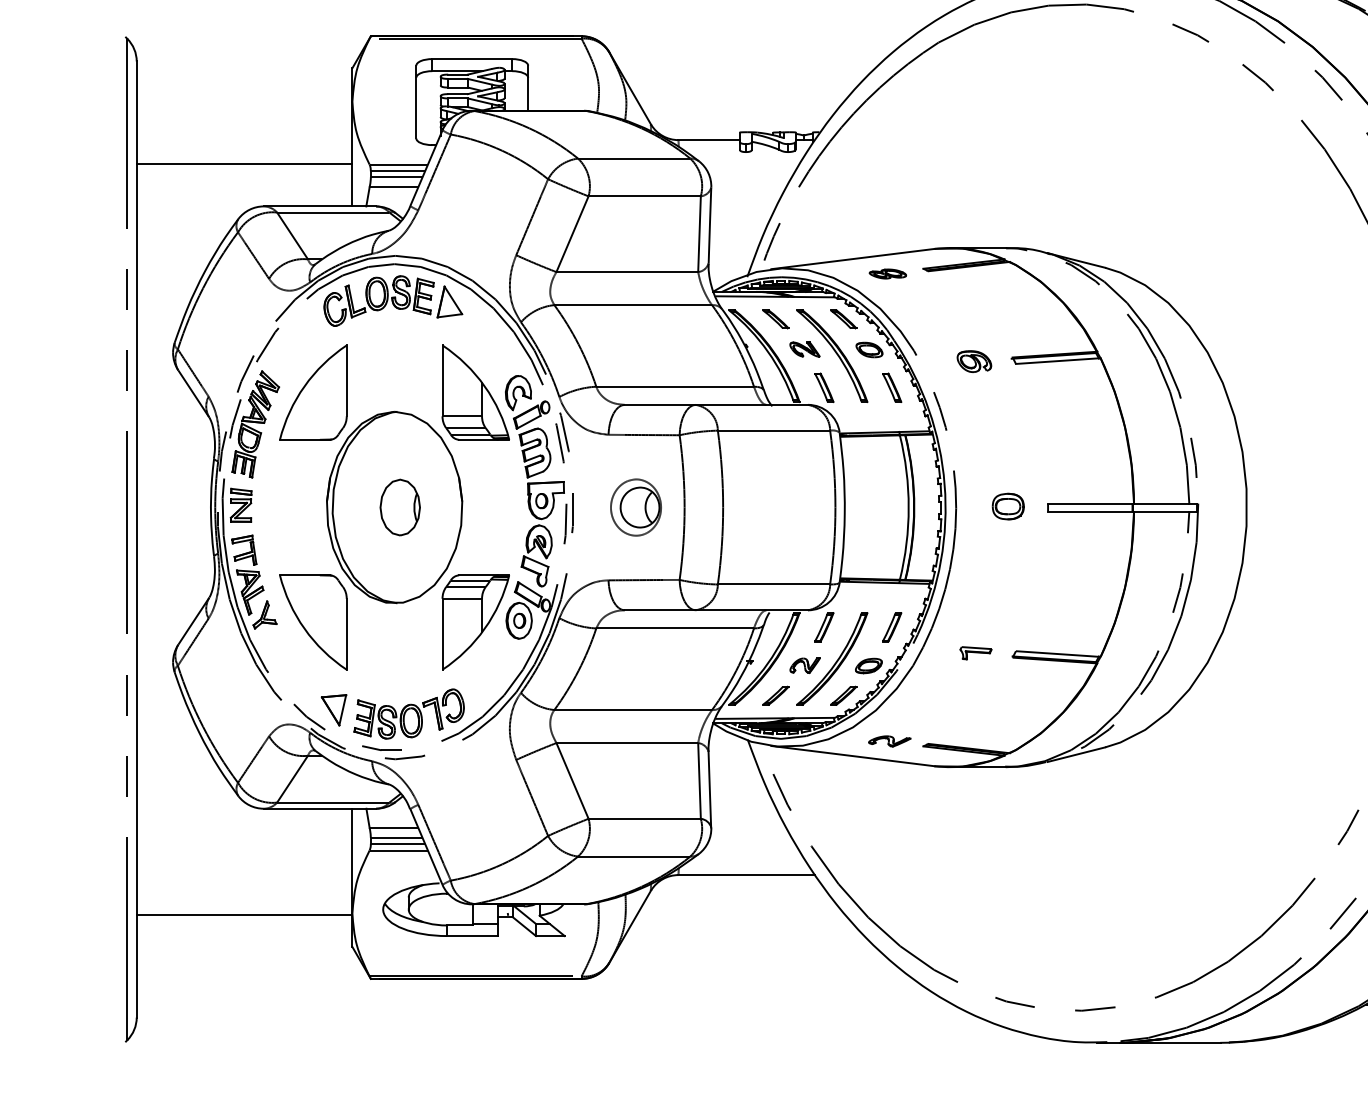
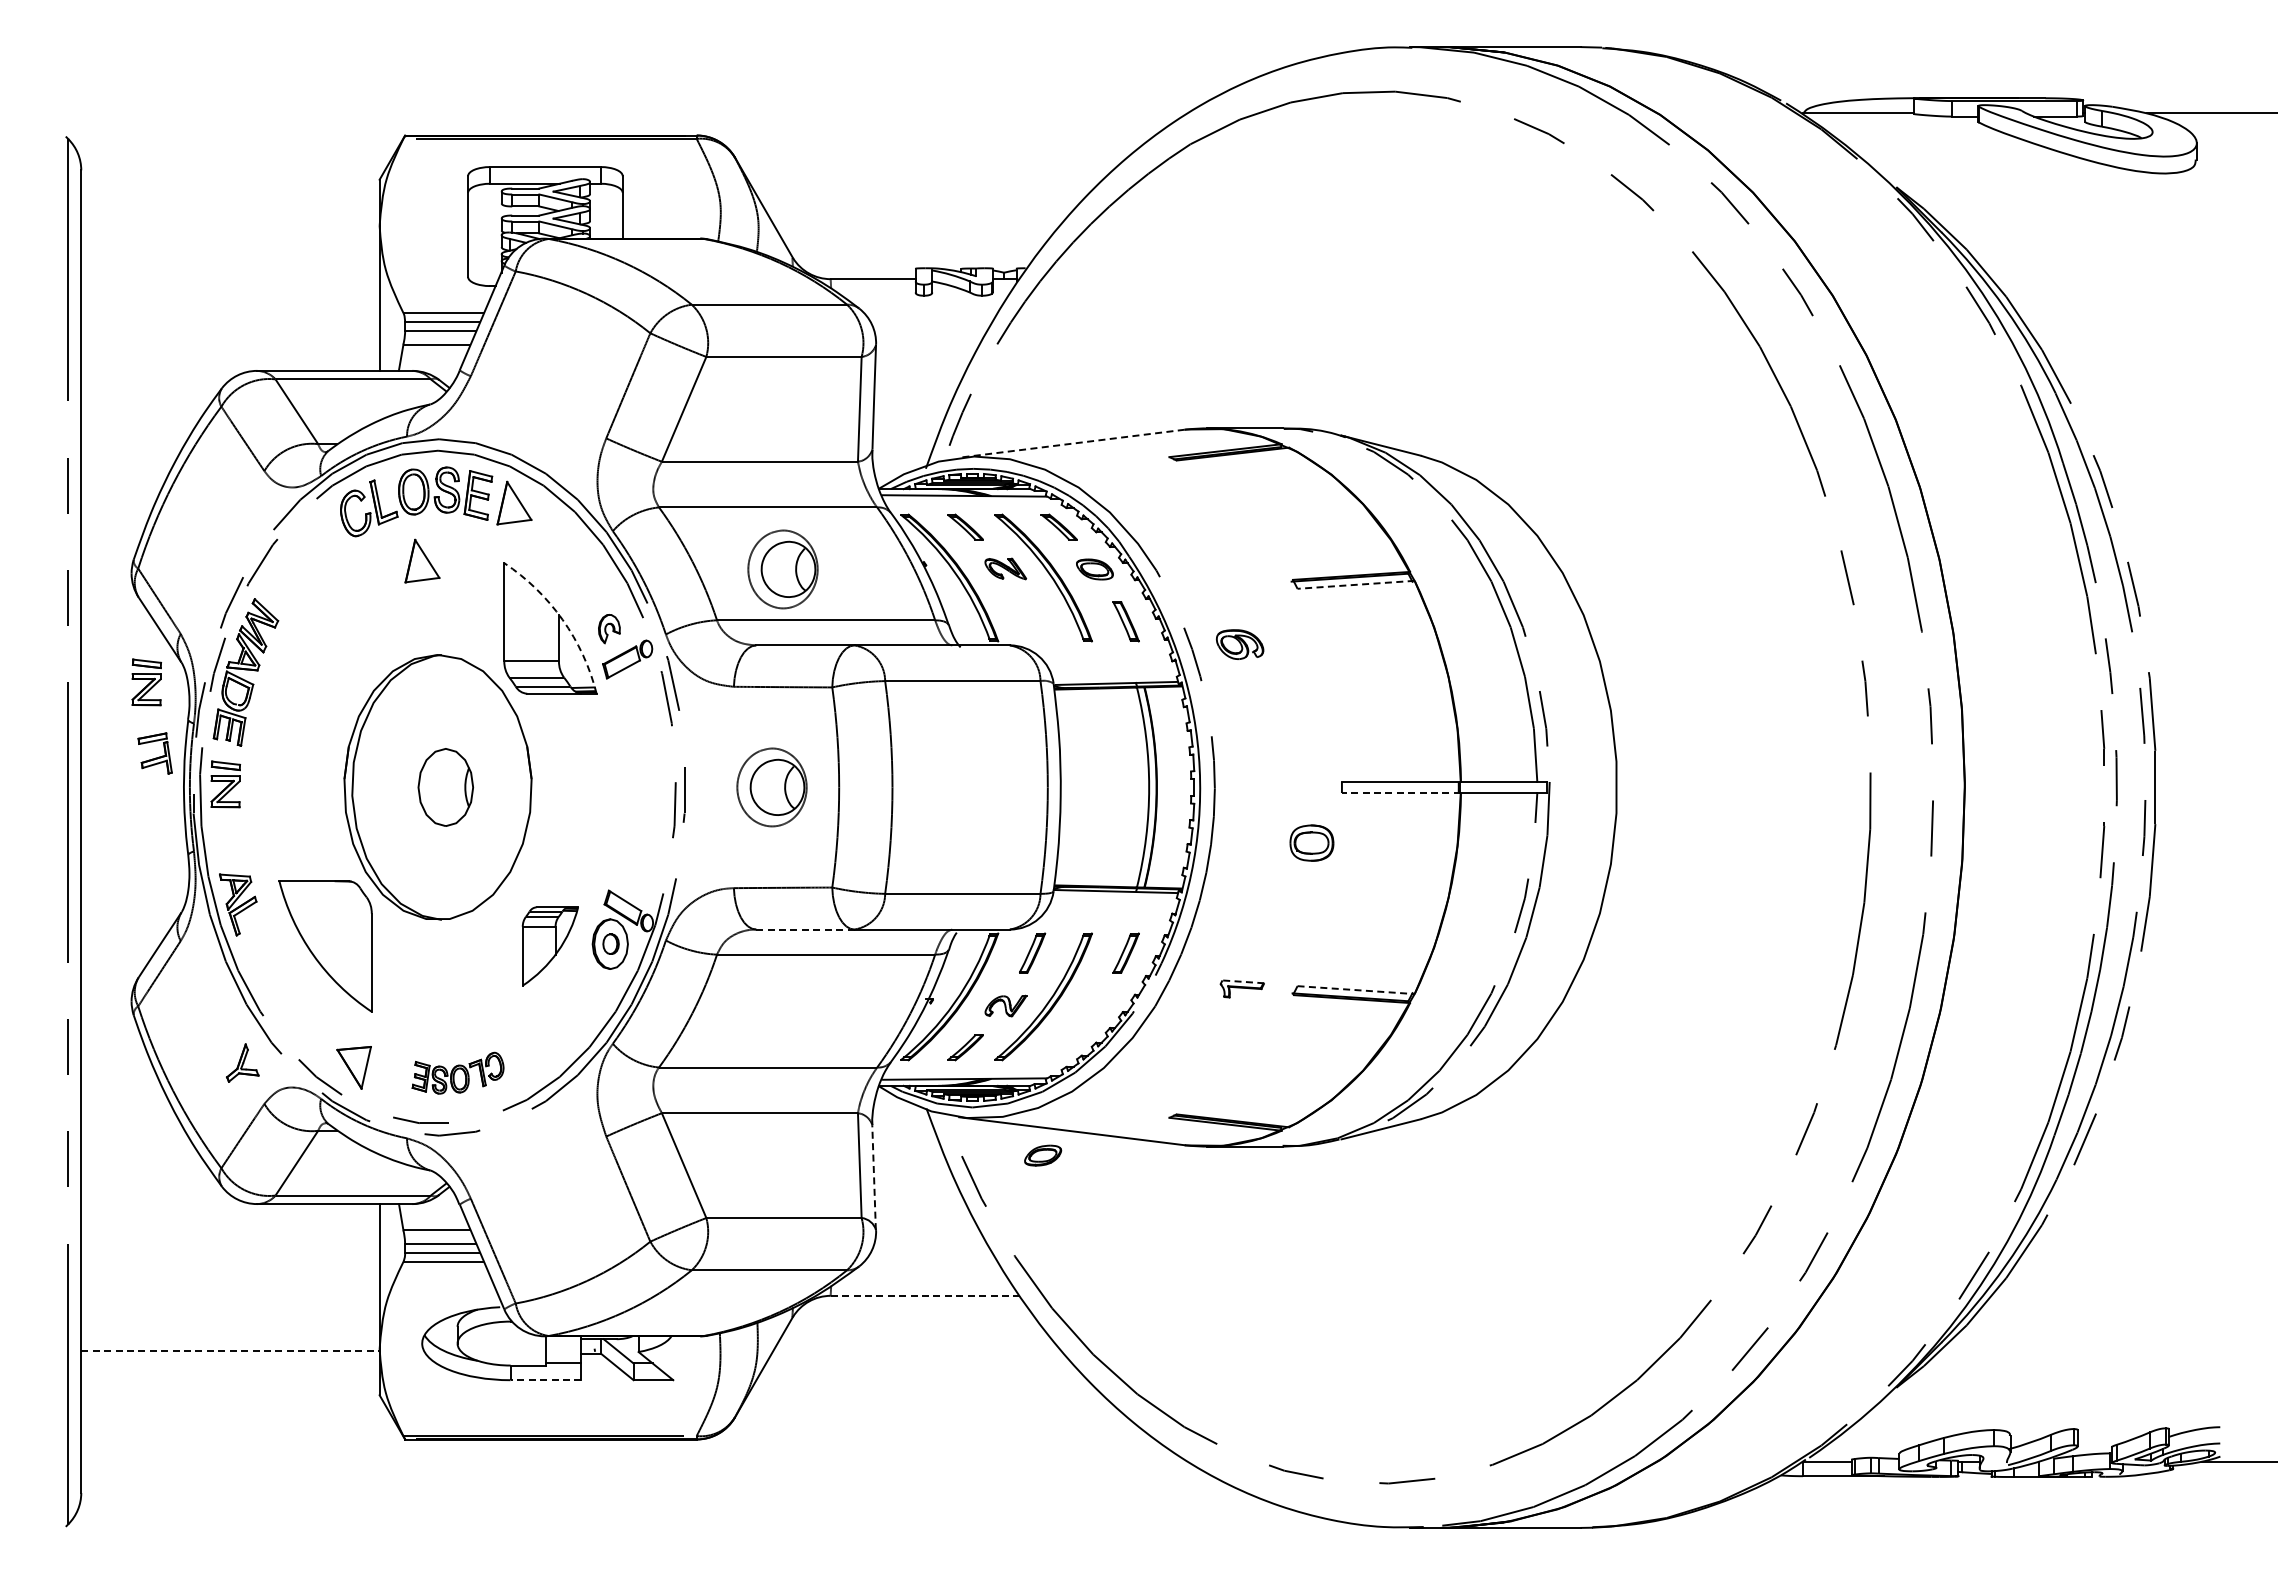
line: (244, 164) -> (230, 312), removed
line: (852, 258) -> (1071, 443), solid -> dashed
part: (887, 274) -> (1120, 464), removed
part: (383, 343) -> (422, 560), added
part: (643, 350) -> (782, 569), added
line: (1058, 360) -> (1356, 584), solid -> dashed
part: (974, 361) -> (1239, 644), moved
arc: (484, 386) -> (562, 619), solid -> dashed
part: (824, 387) -> (1032, 621), removed
part: (313, 392) -> (325, 628), removed
part: (518, 392) -> (609, 628), size x0.6
part: (183, 431) -> (146, 682), added
part: (1007, 506) -> (1311, 842), moved
part: (541, 507) -> (641, 787), removed
line: (1090, 511) -> (1400, 793), solid -> dashed
part: (243, 550) -> (154, 753), moved
line: (659, 610) -> (804, 929), solid -> dashed
part: (264, 614) -> (242, 1062), moved
part: (475, 622) -> (550, 946), size x0.6
line: (977, 647) -> (1244, 981), solid -> dashed
line: (1058, 654) -> (1356, 990), solid -> dashed
part: (869, 665) -> (1043, 1155), moved
part: (843, 695) -> (1058, 1047), removed
part: (408, 714) -> (457, 1073), size x0.6
part: (889, 741) -> (1122, 1111), removed
line: (710, 789) -> (874, 1177), solid -> dashed
line: (747, 874) -> (925, 1295), solid -> dashed
line: (244, 915) -> (230, 1351), solid -> dashed
line: (472, 936) -> (545, 1380), solid -> dashed

